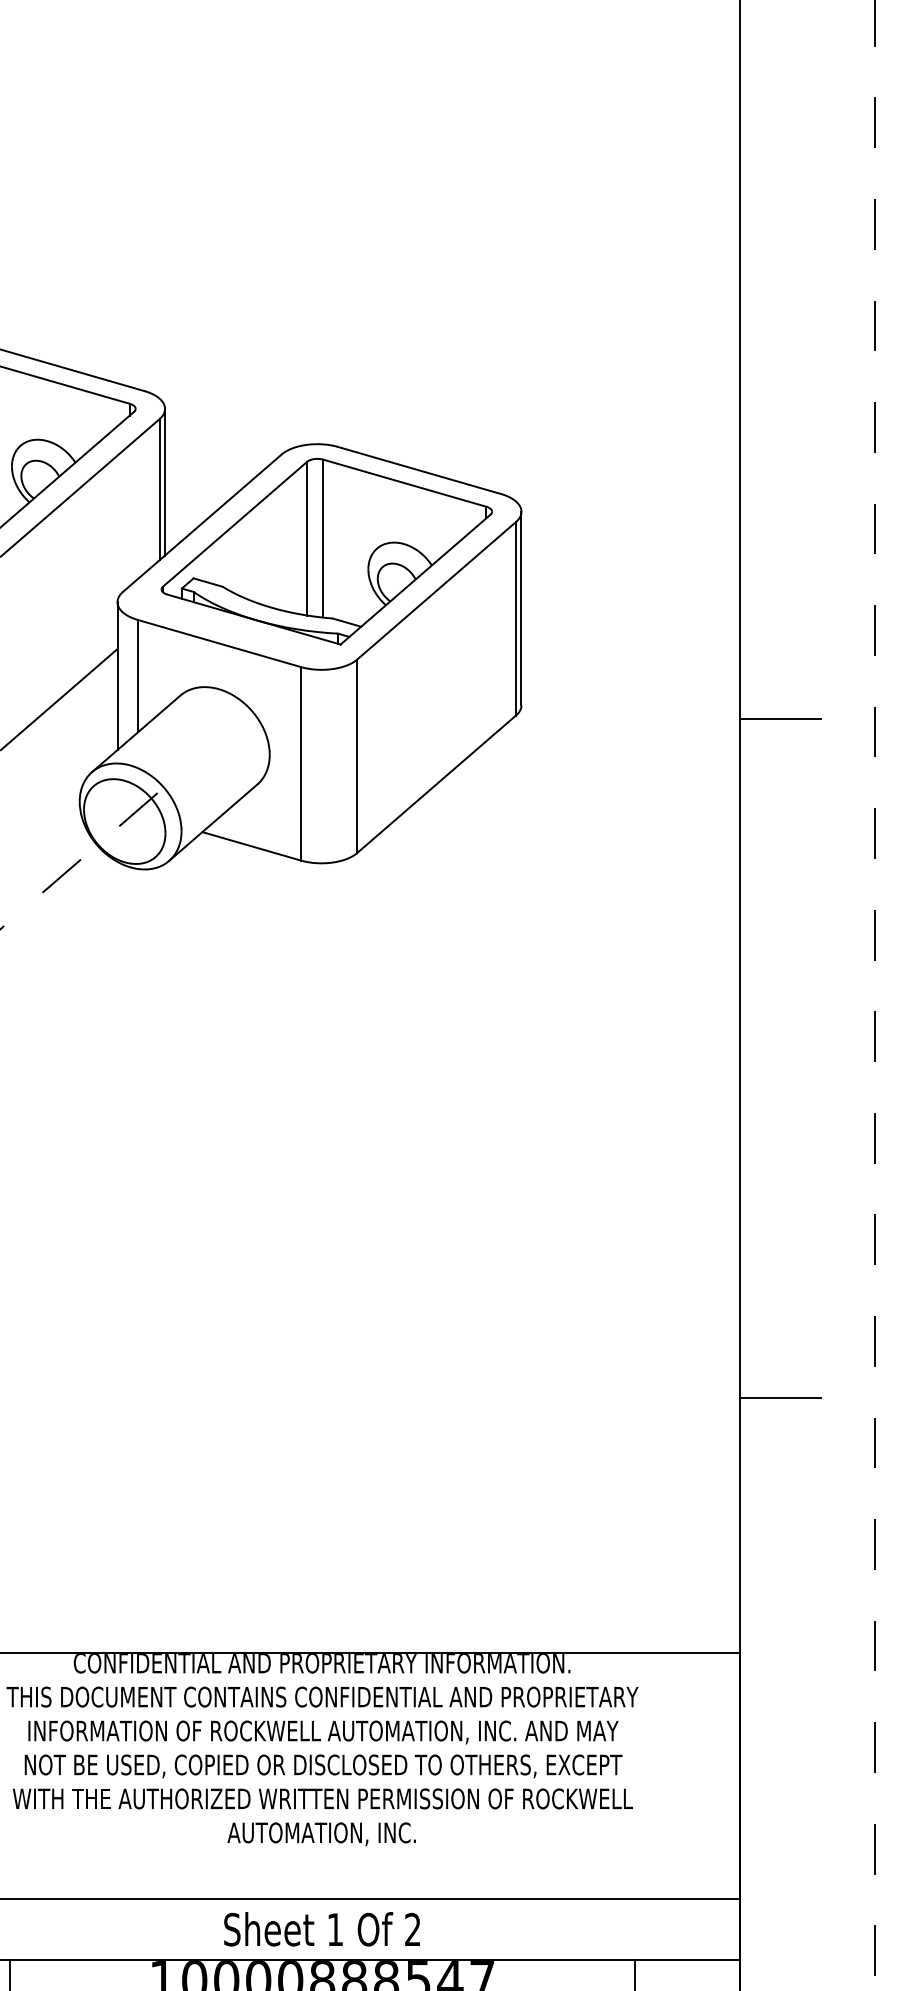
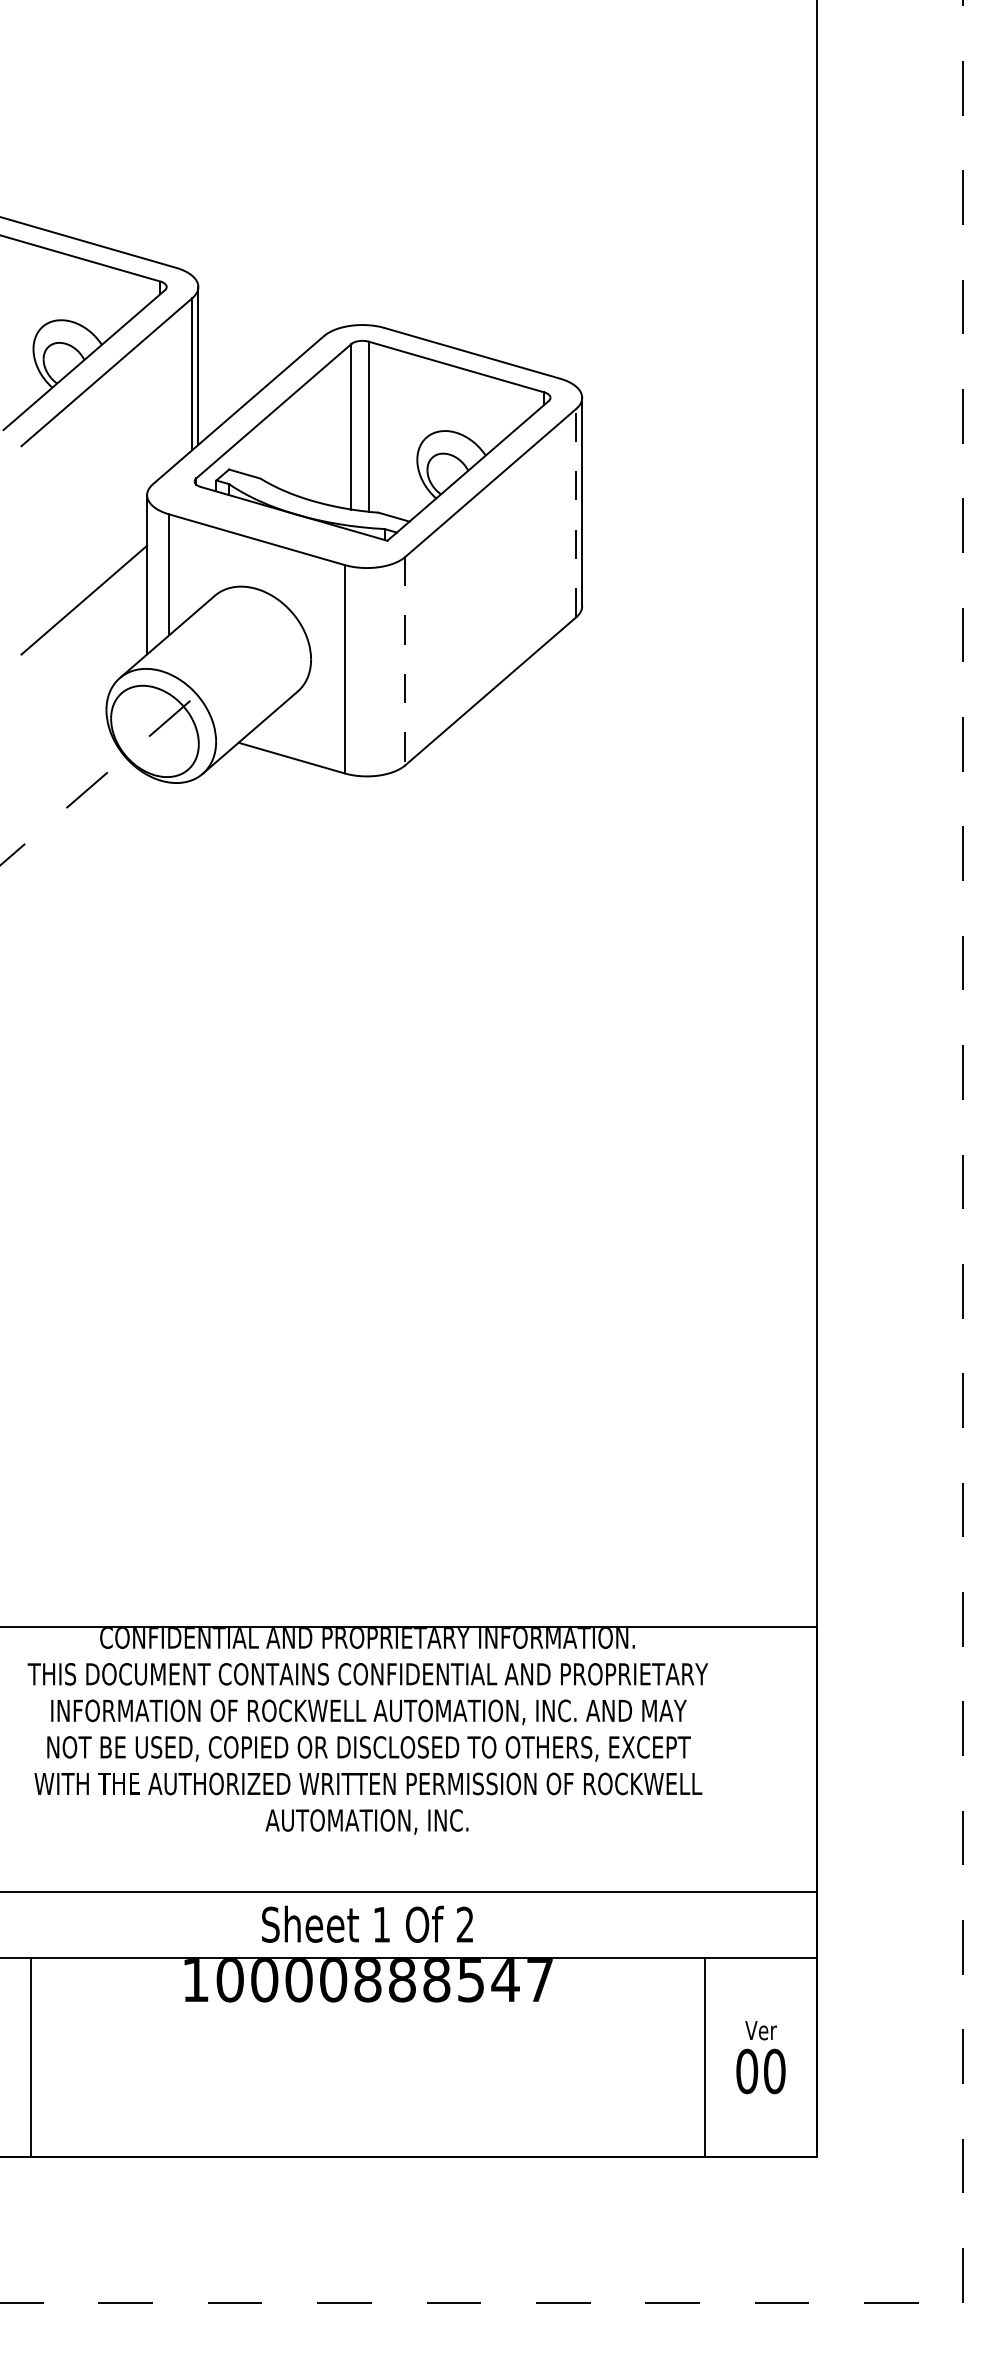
line: (516, 618) -> (576, 512), solid -> dashed
line: (779, 719) -> (860, 621), removed
line: (357, 756) -> (405, 661), solid -> dashed
line: (779, 1398) -> (860, 1352), removed

